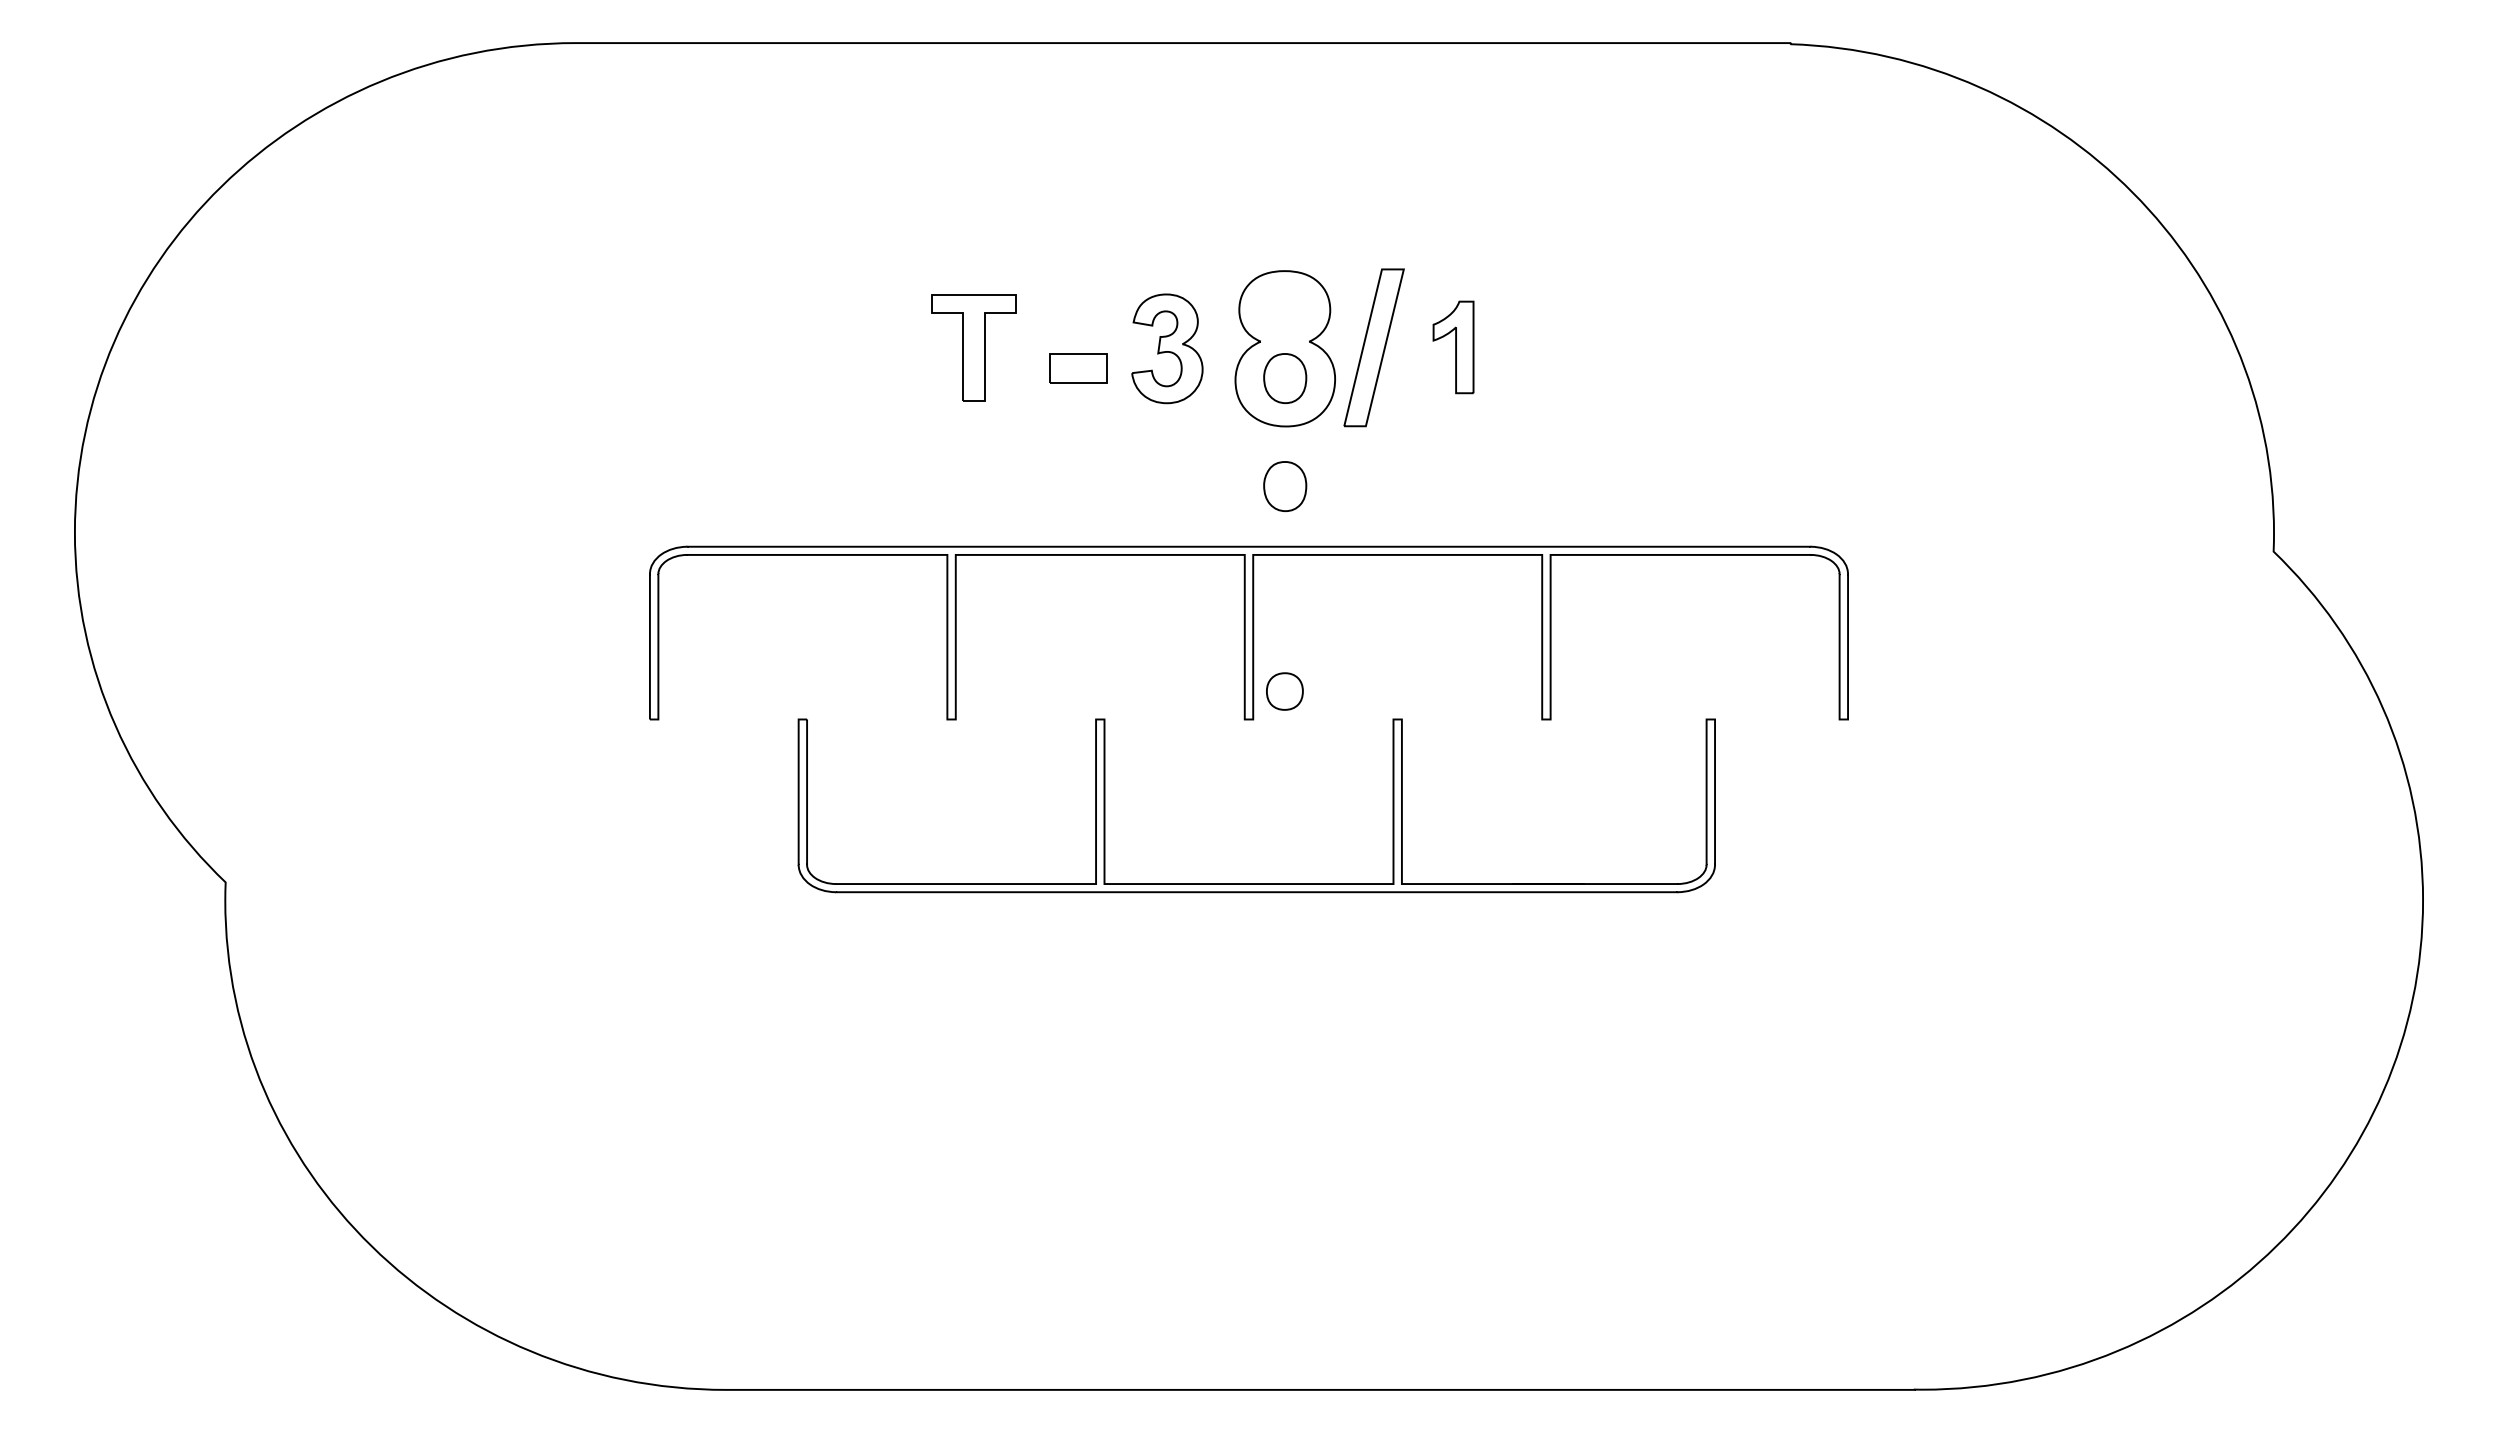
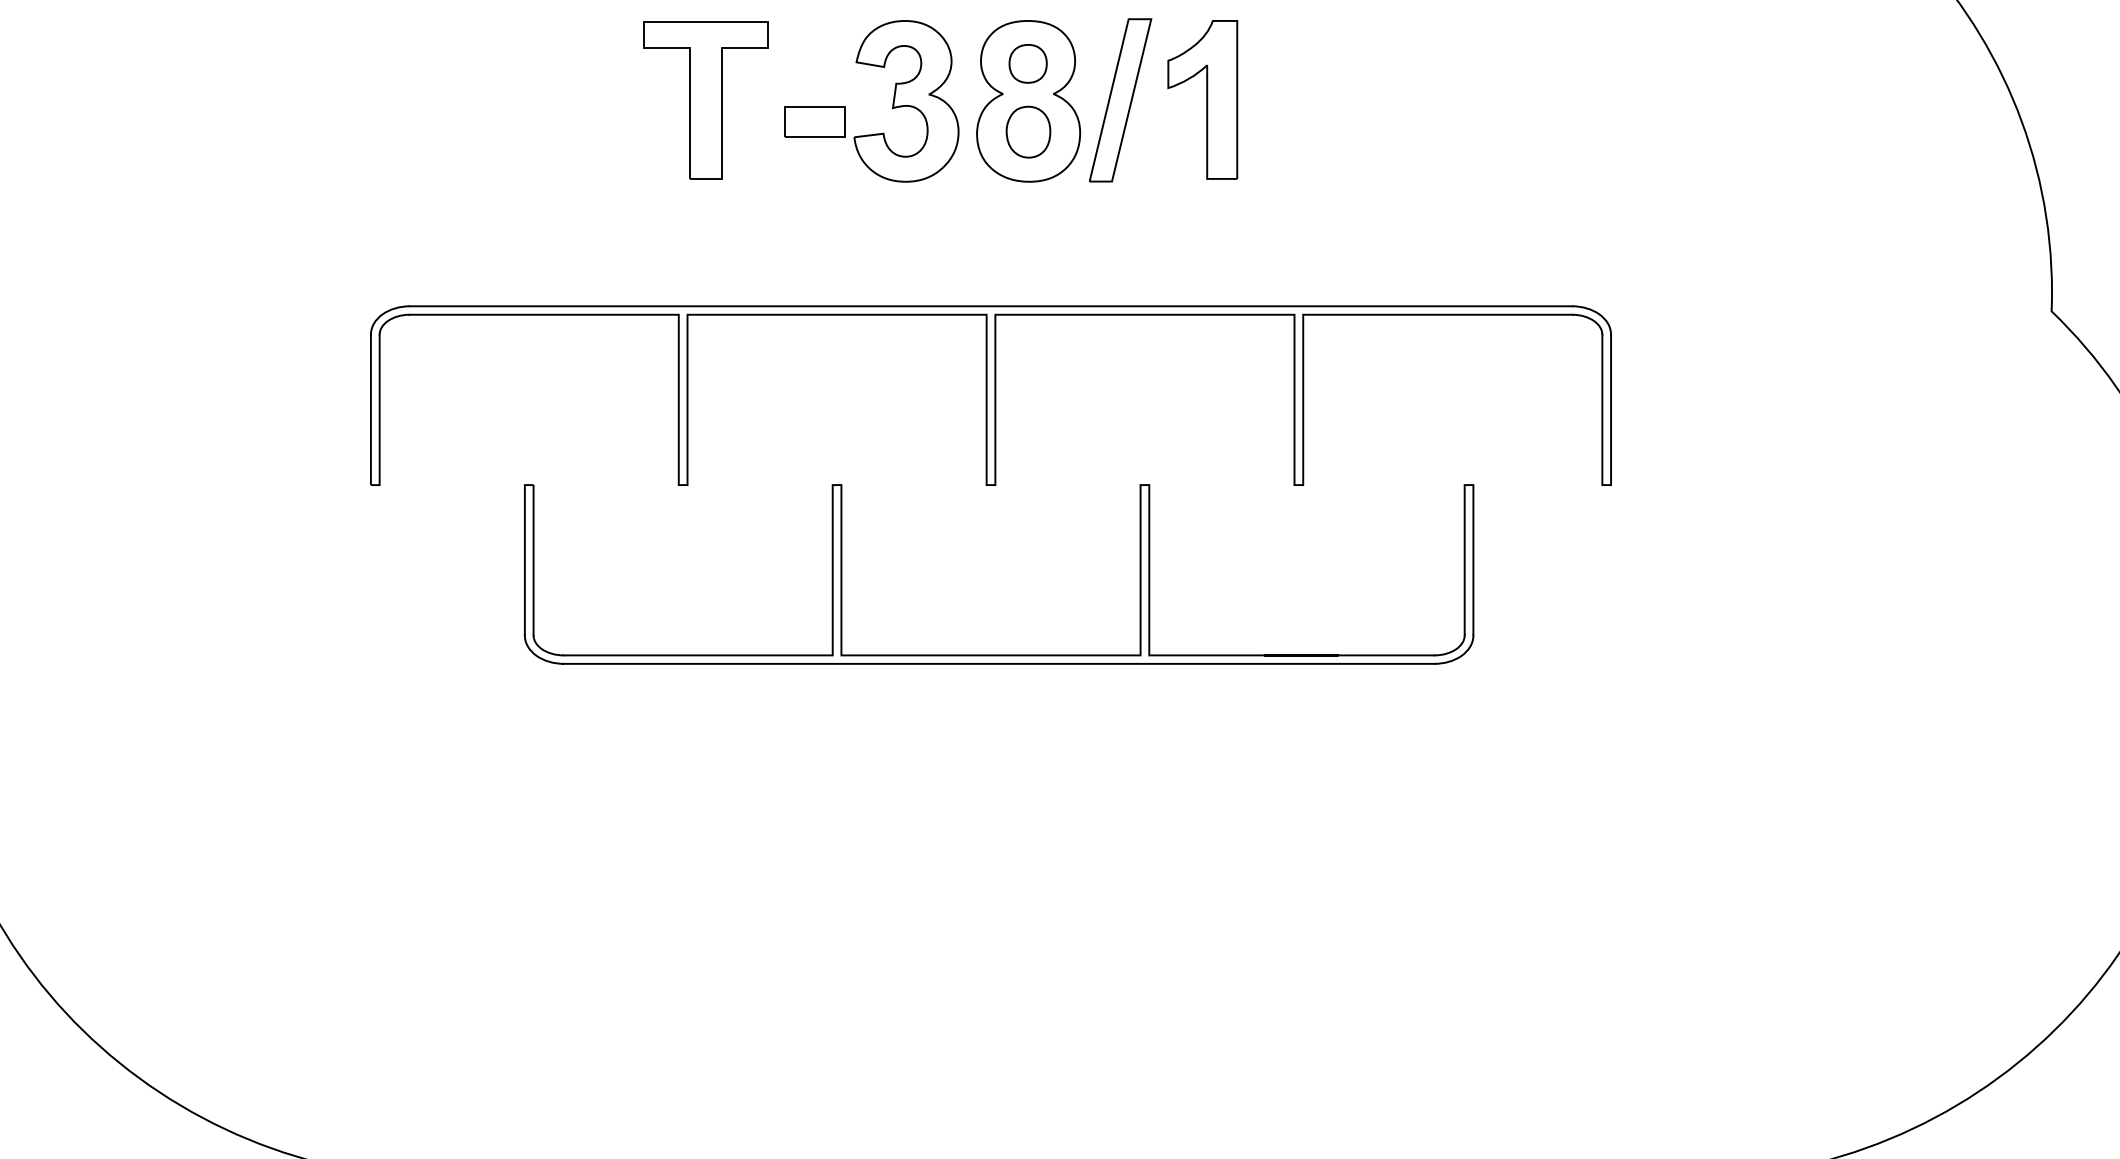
part: (973, 347) -> (705, 100), size x1.43
part: (1453, 347) -> (1202, 100), size x1.67
part: (1167, 348) -> (906, 101), size x1.43
part: (1285, 486) -> (1028, 243), removed
part: (1284, 691) -> (1027, 63), moved

